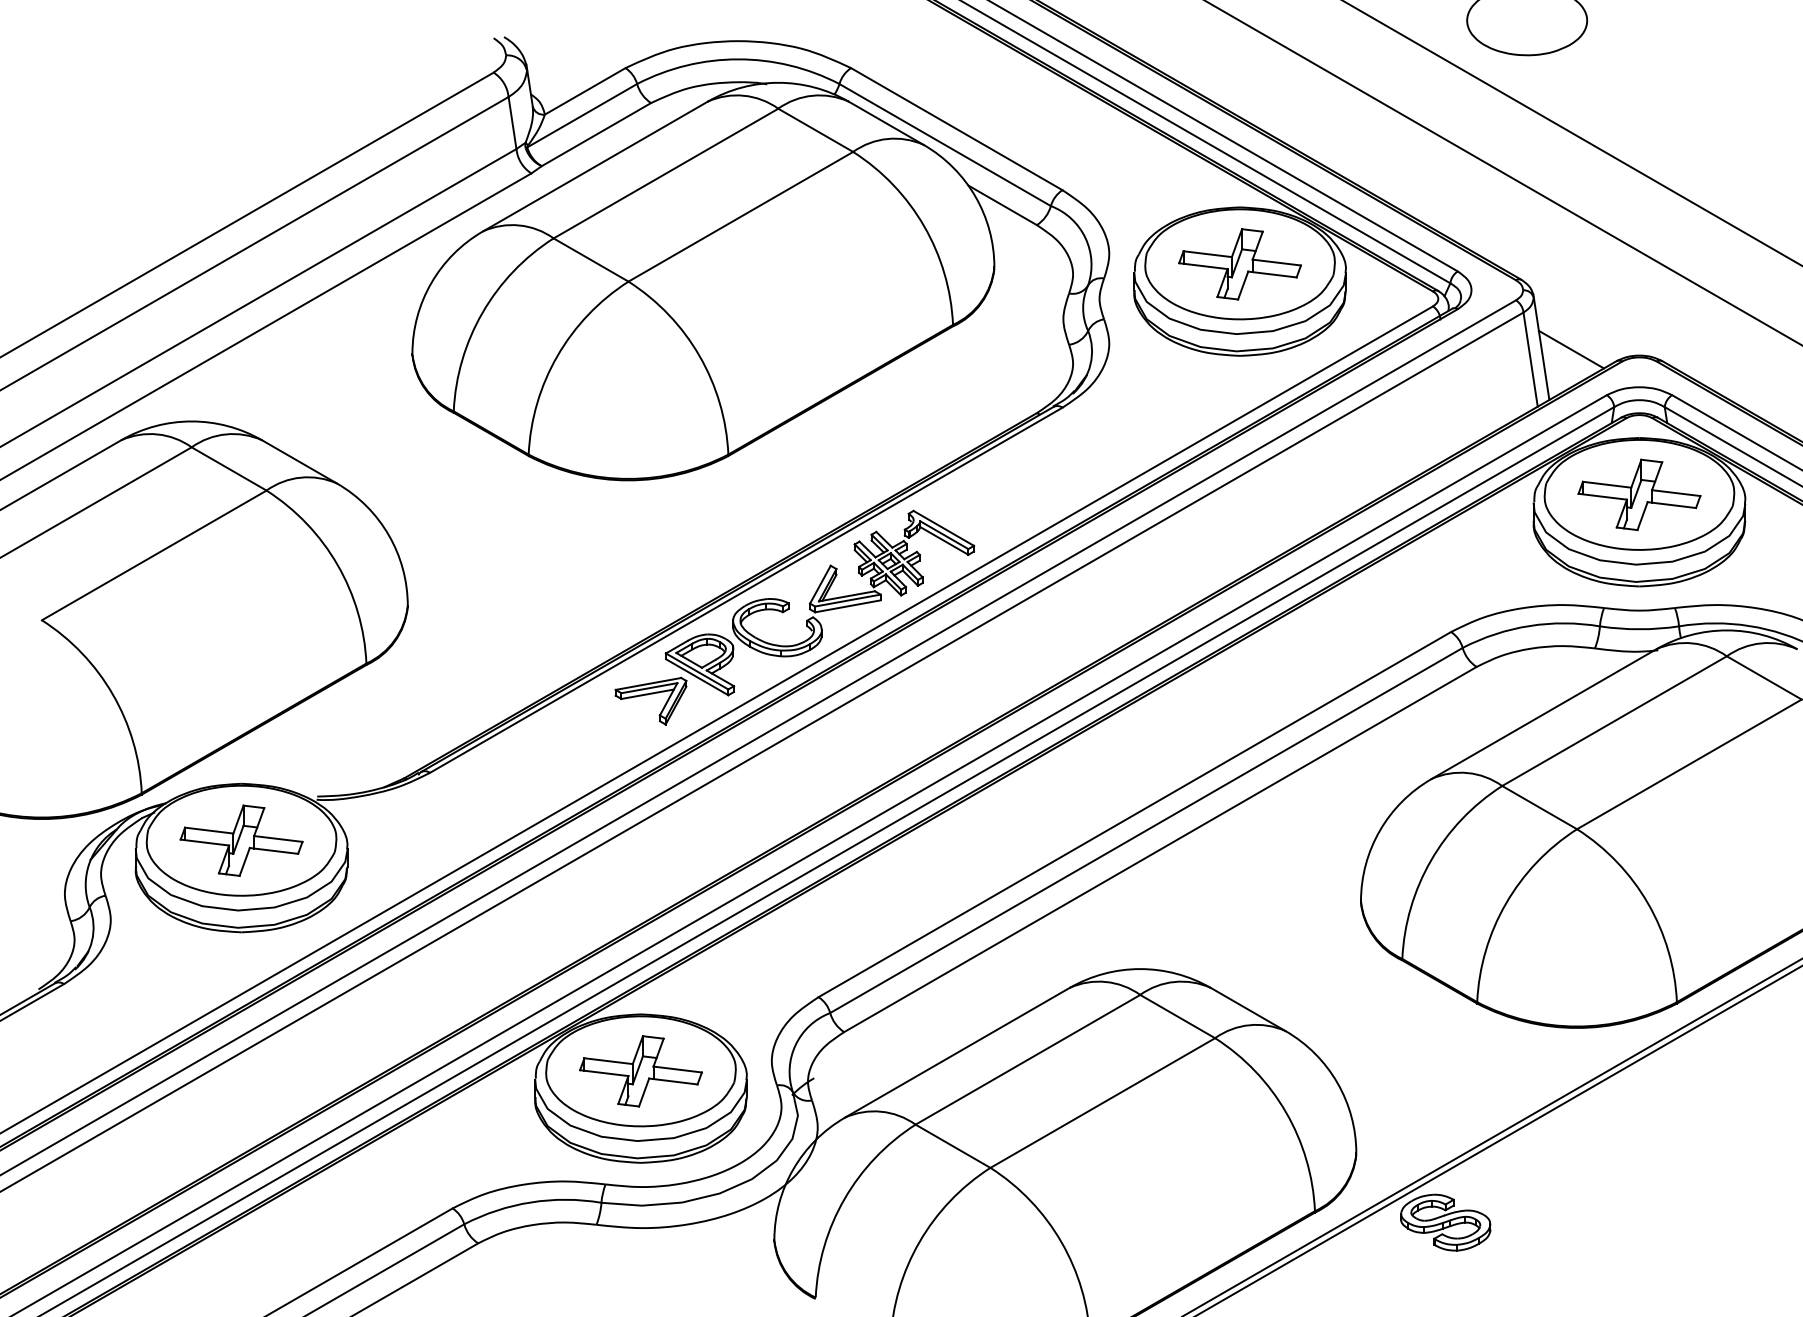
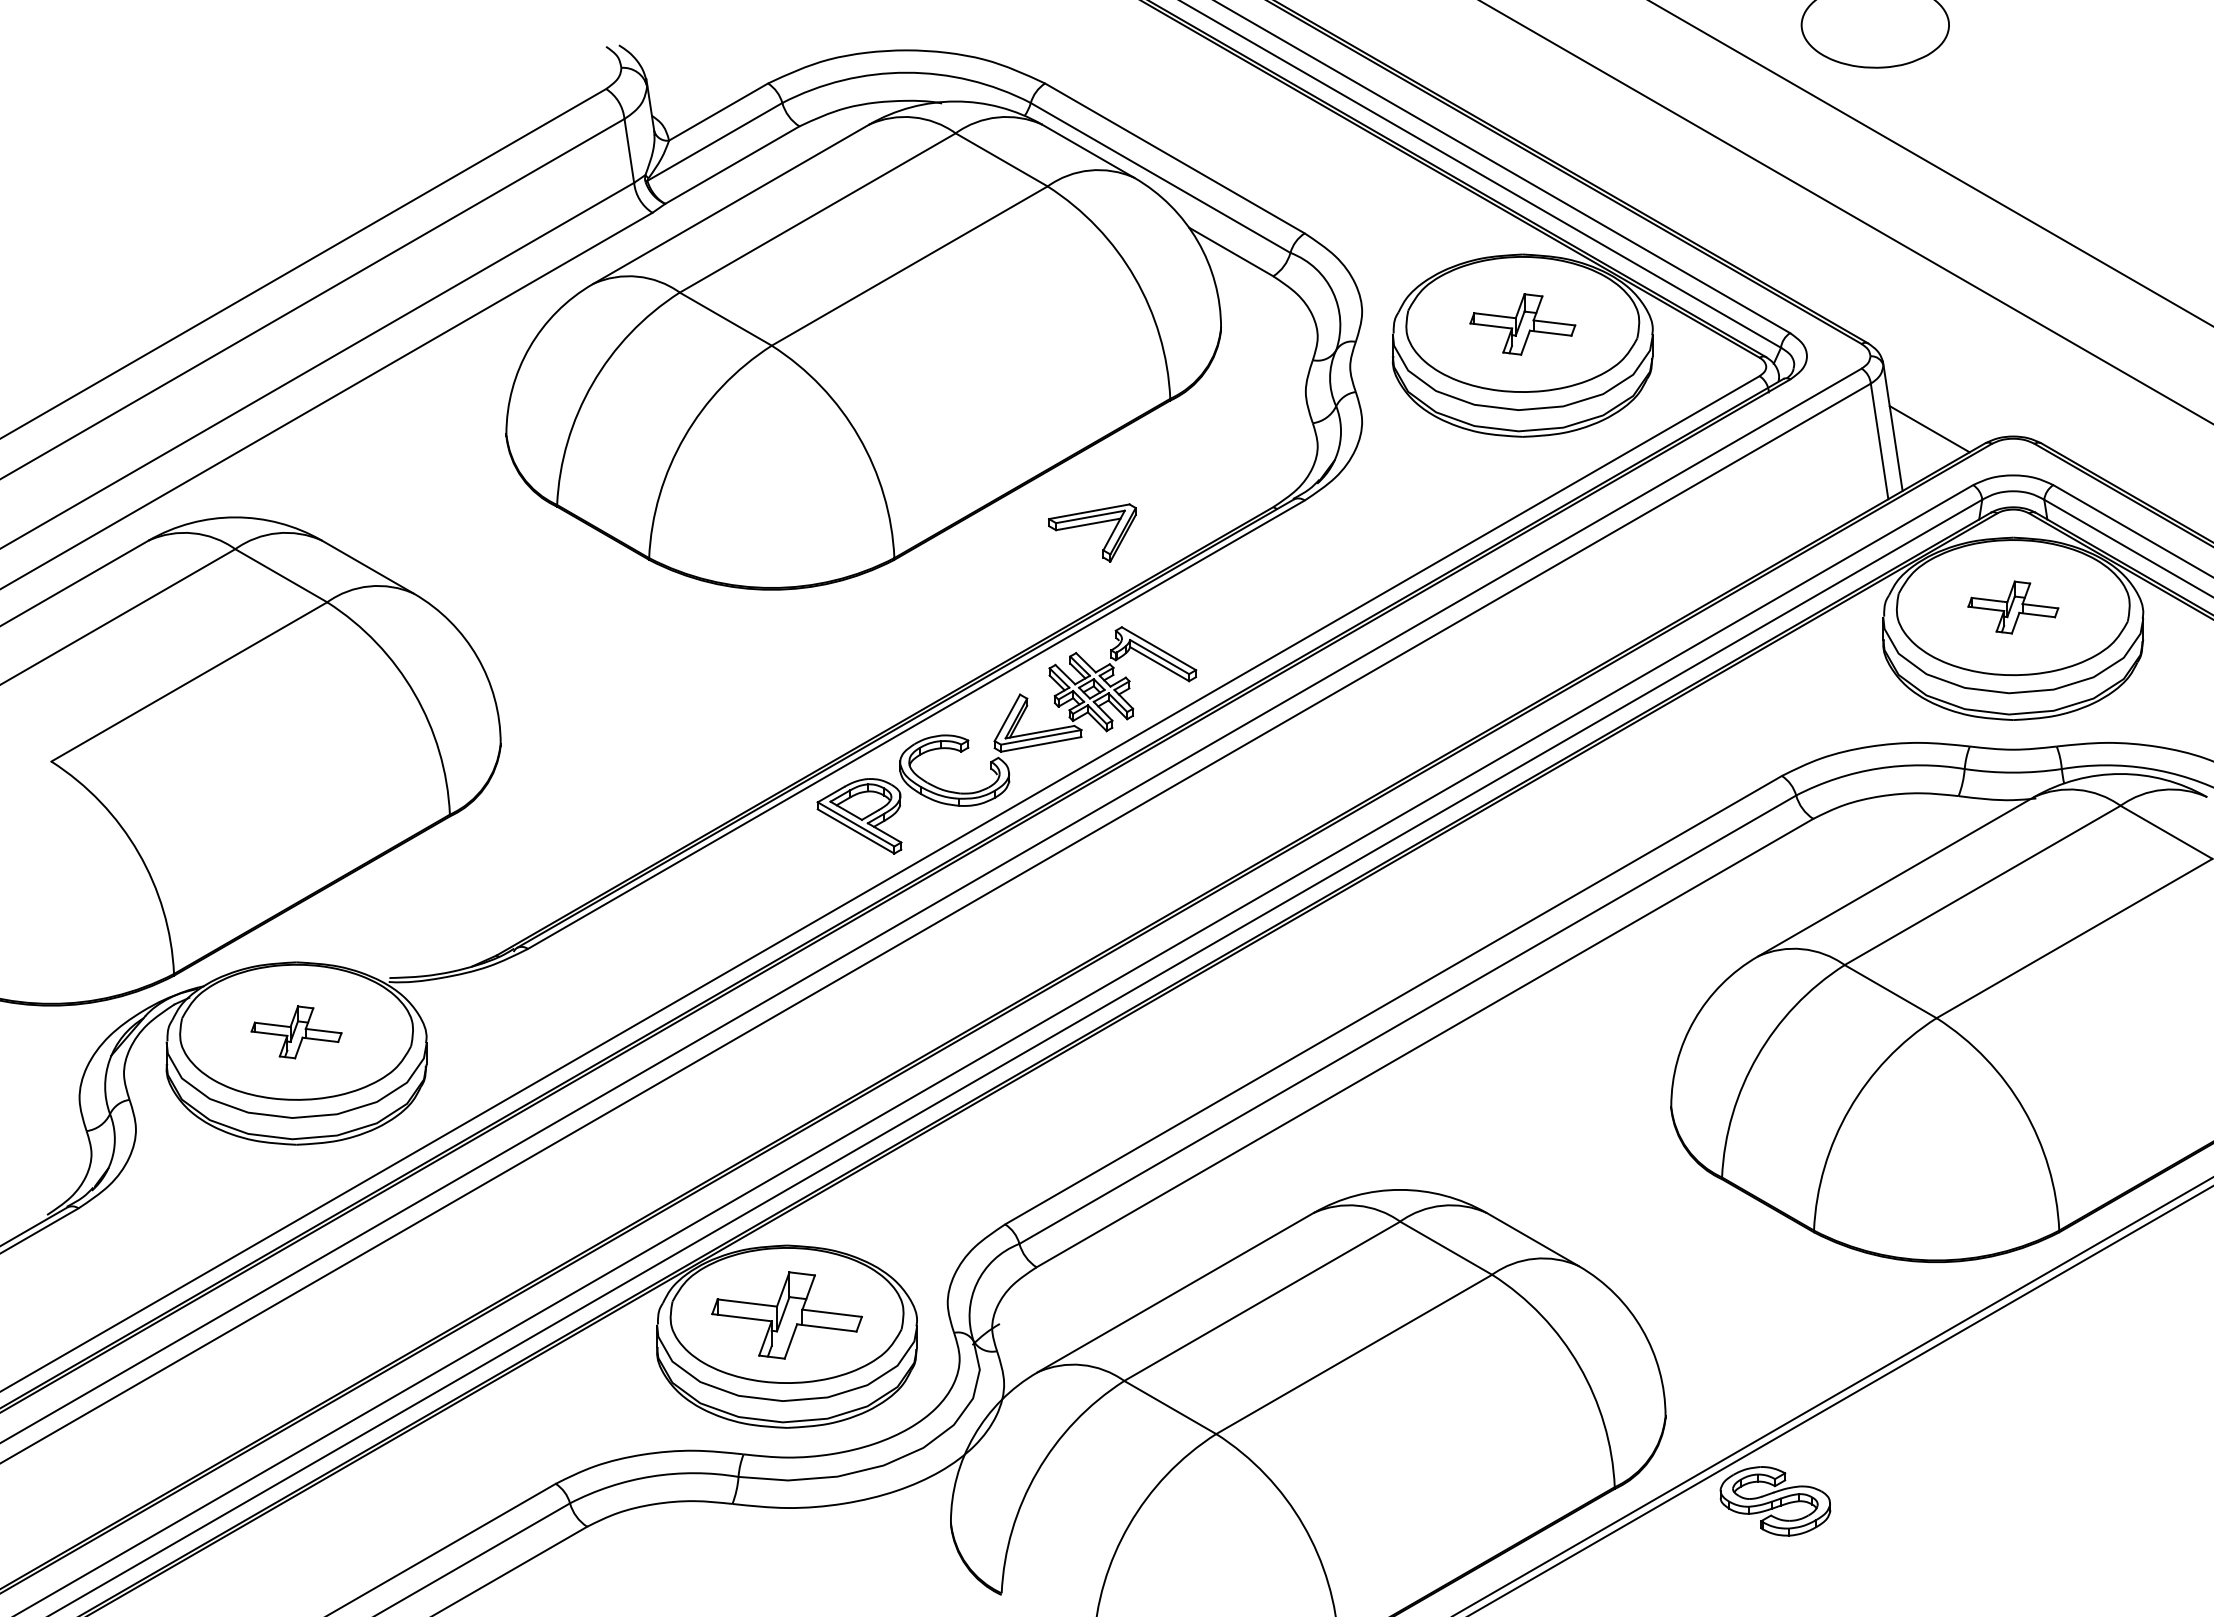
part: (1239, 264) -> (1522, 324), size x0.7
part: (1639, 494) -> (2013, 607), size x0.6
part: (648, 695) -> (1089, 525), moved
part: (241, 840) -> (296, 1032), size x0.6

